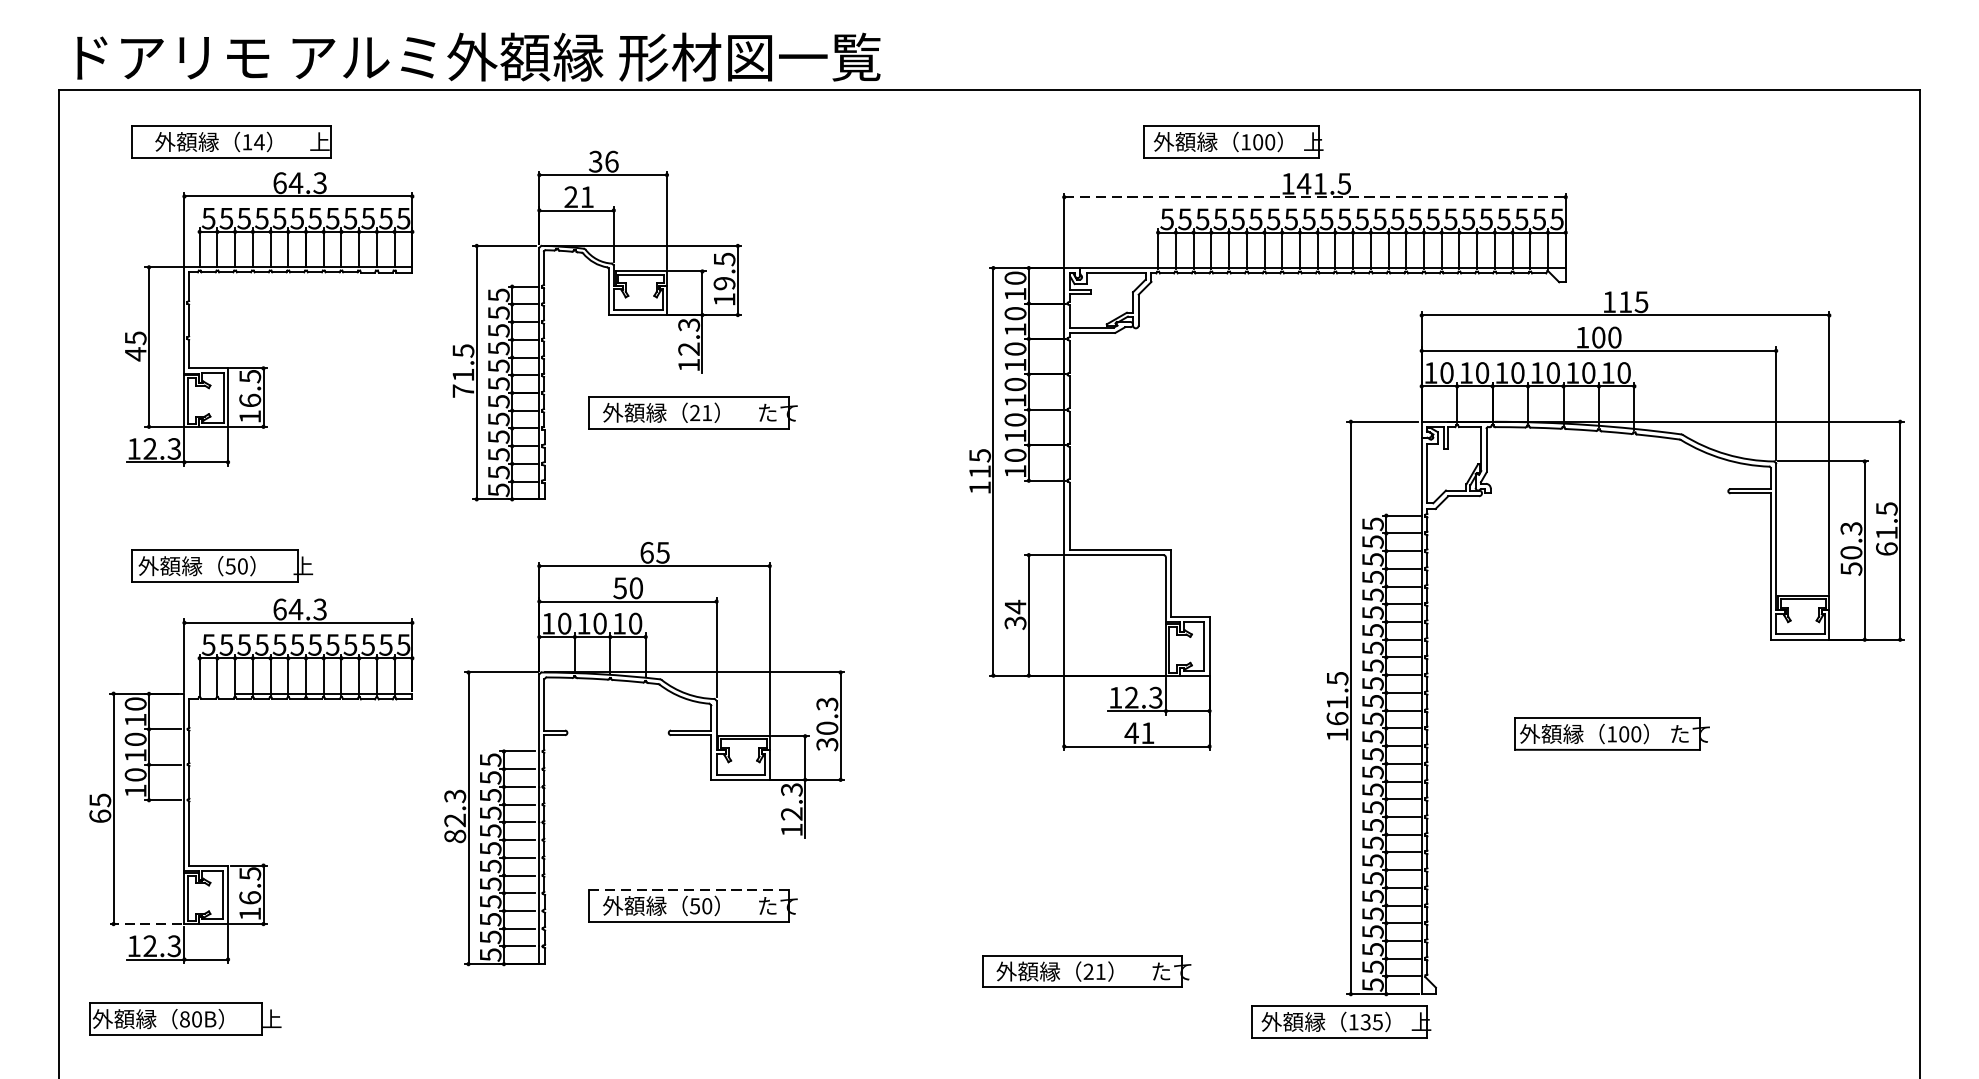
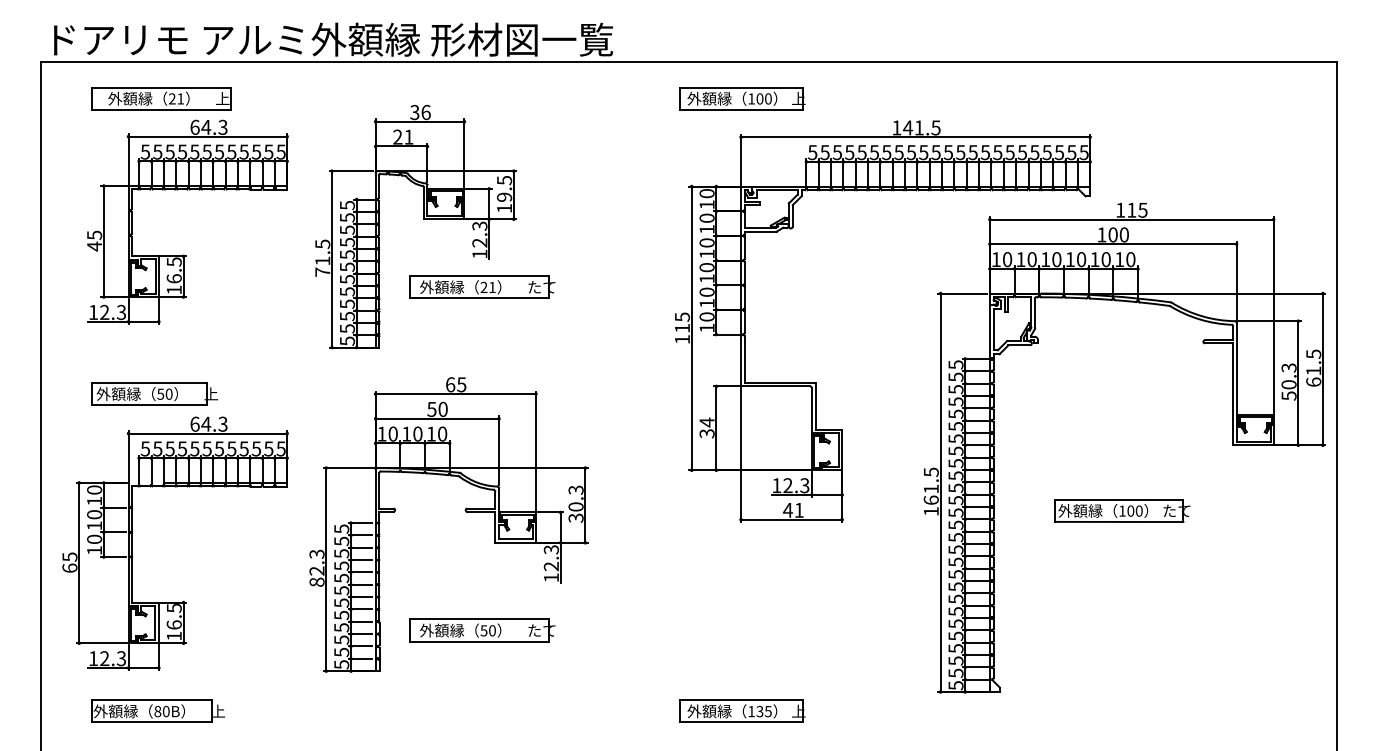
text: (253, 141) -> (176, 98), 14 -> 21
part: (1232, 141) -> (742, 98), moved
line: (1314, 197) -> (915, 137), dashed -> solid
line: (690, 889) -> (480, 619), dashed -> solid
line: (145, 924) -> (101, 643), dashed -> solid
part: (1086, 970) -> (756, 675), removed
part: (184, 1017) -> (157, 710), moved
part: (1340, 1020) -> (742, 710), moved

